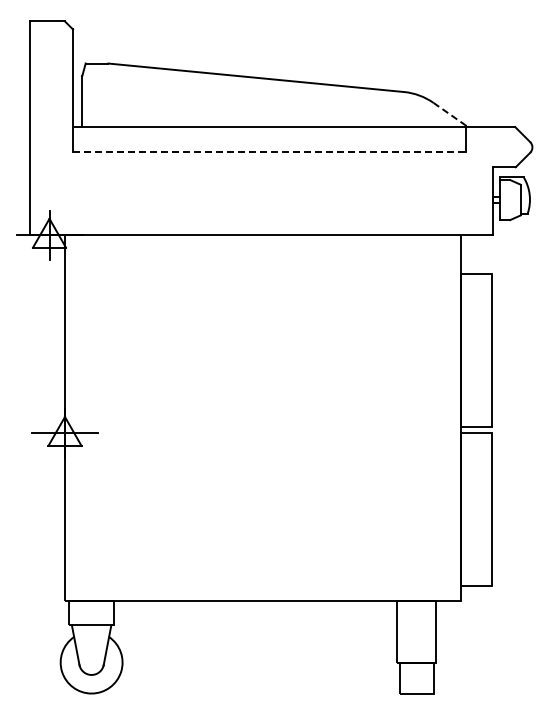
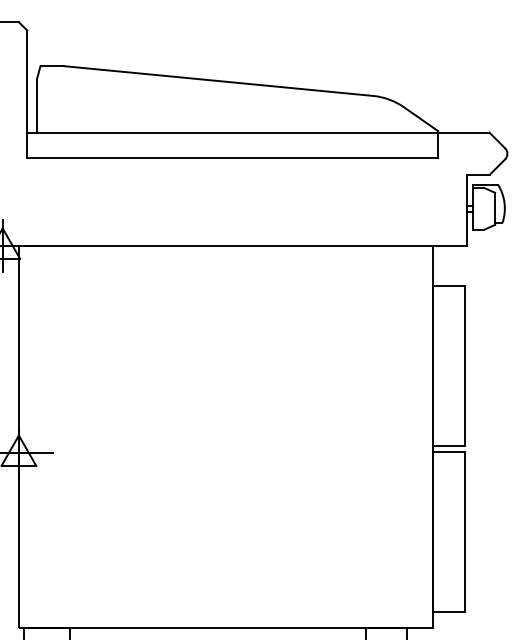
line: (449, 114) -> (420, 119), dashed -> solid
line: (269, 151) -> (232, 158), dashed -> solid

